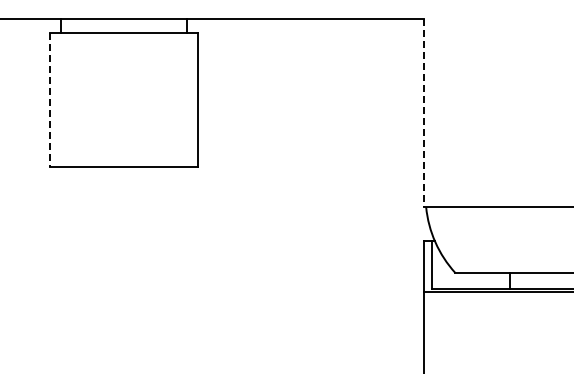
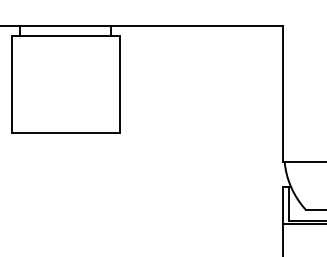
line: (49, 100) -> (11, 84), dashed -> solid
line: (423, 113) -> (282, 94), dashed -> solid

